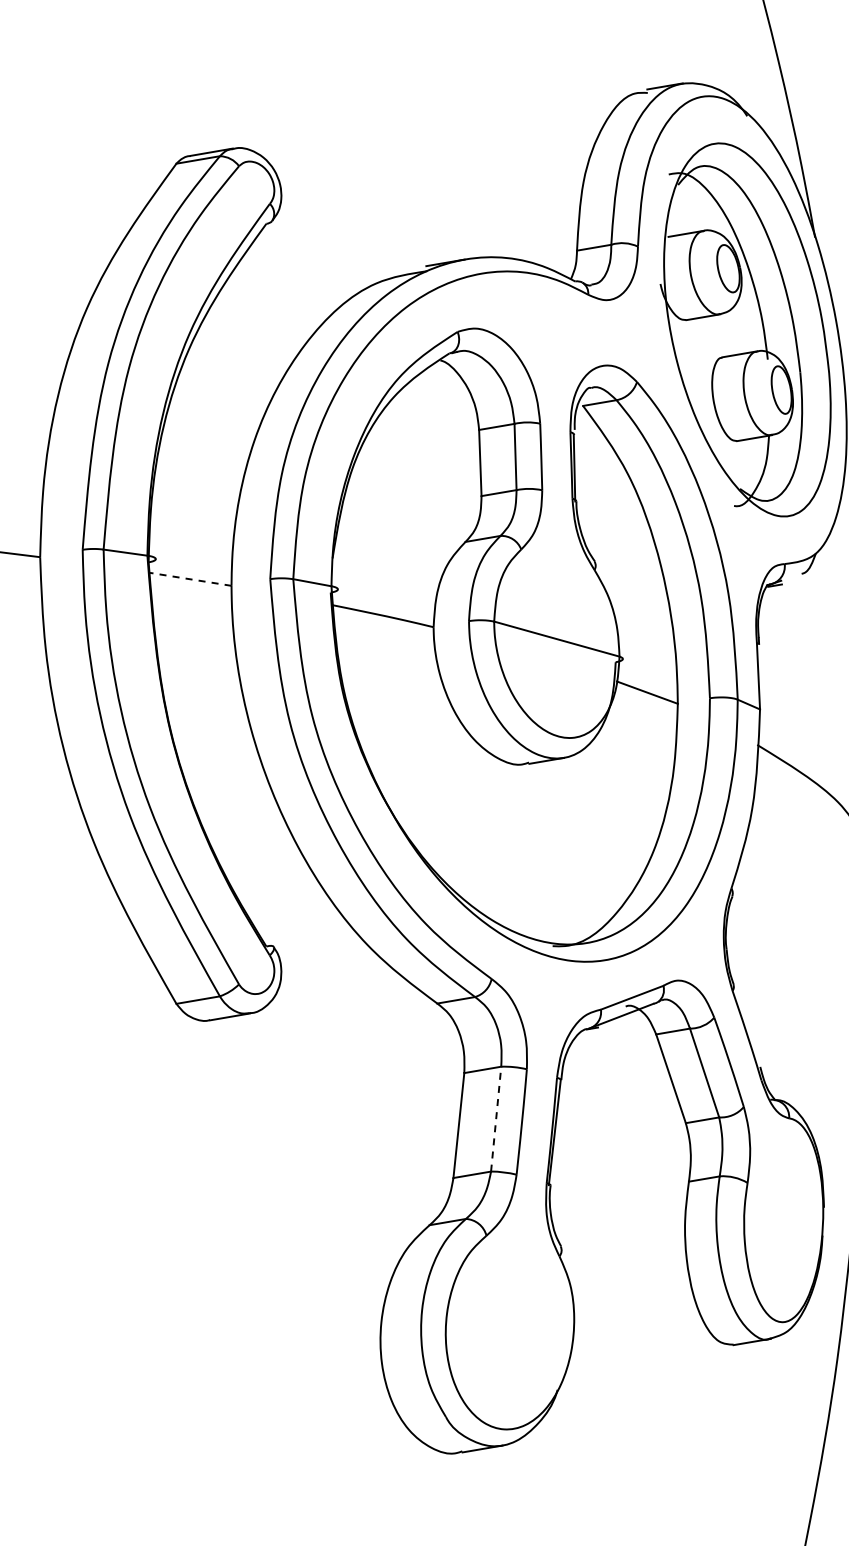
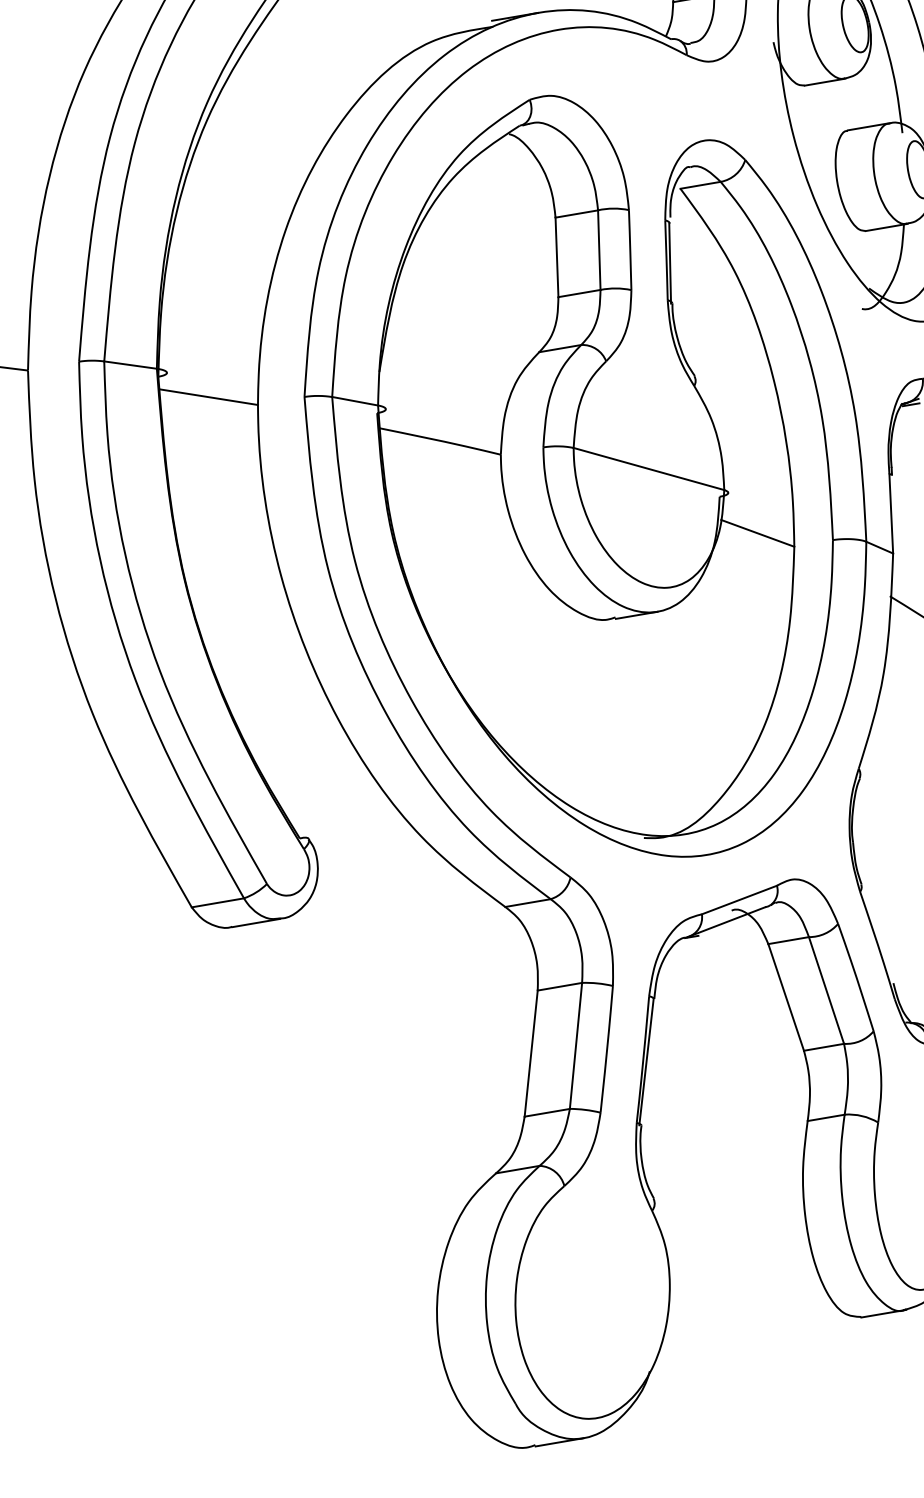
line: (190, 579) -> (208, 397), dashed -> solid
line: (496, 1119) -> (576, 1046), dashed -> solid

